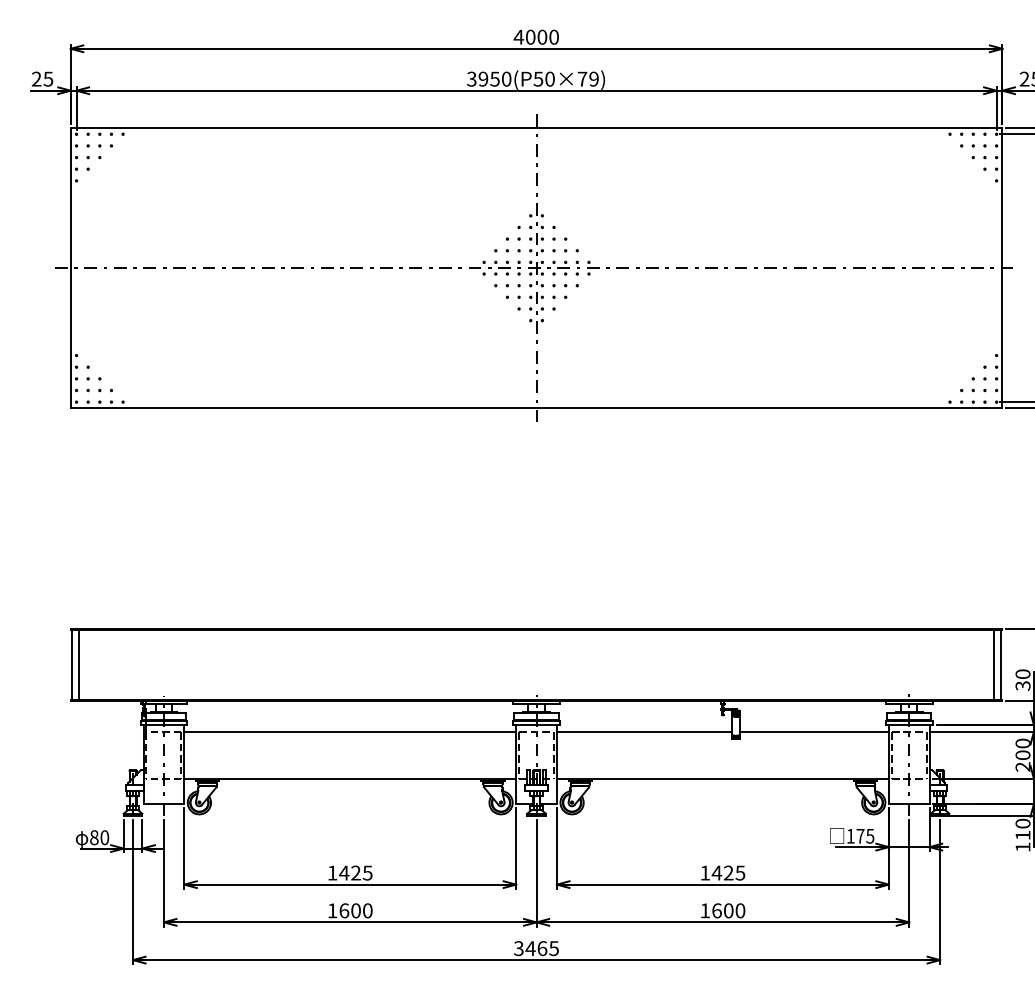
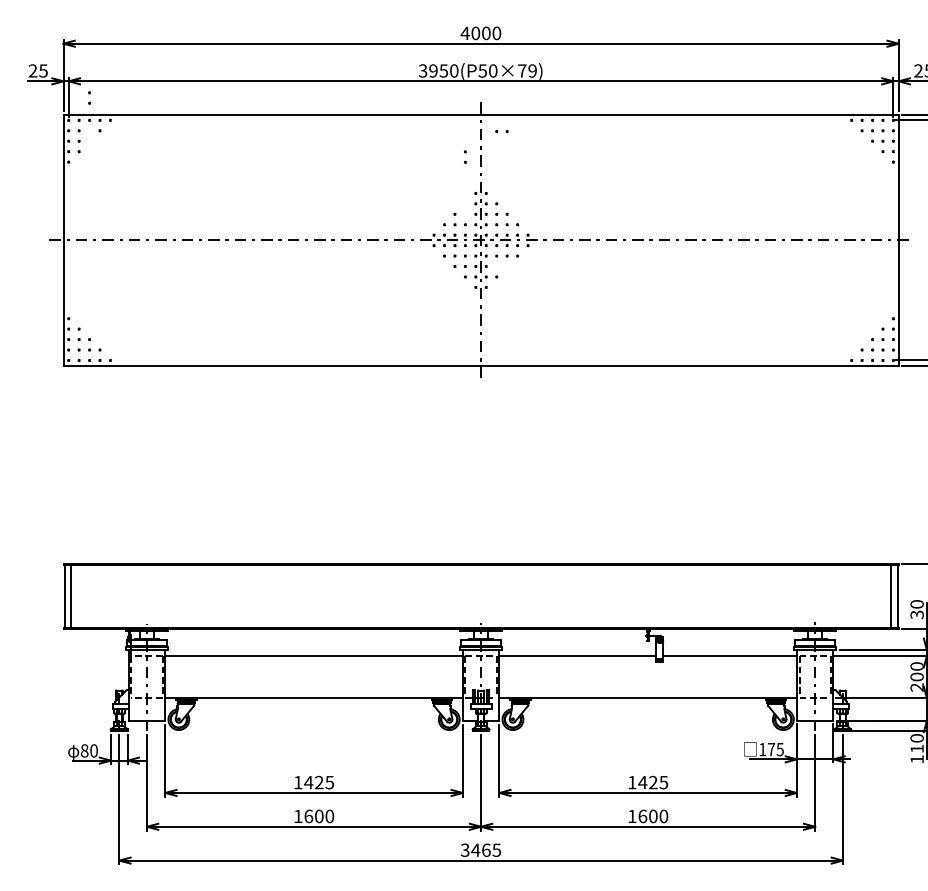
part: (99, 151) -> (89, 97), moved
part: (519, 232) -> (465, 156), moved
part: (559, 297) -> (501, 131), moved

